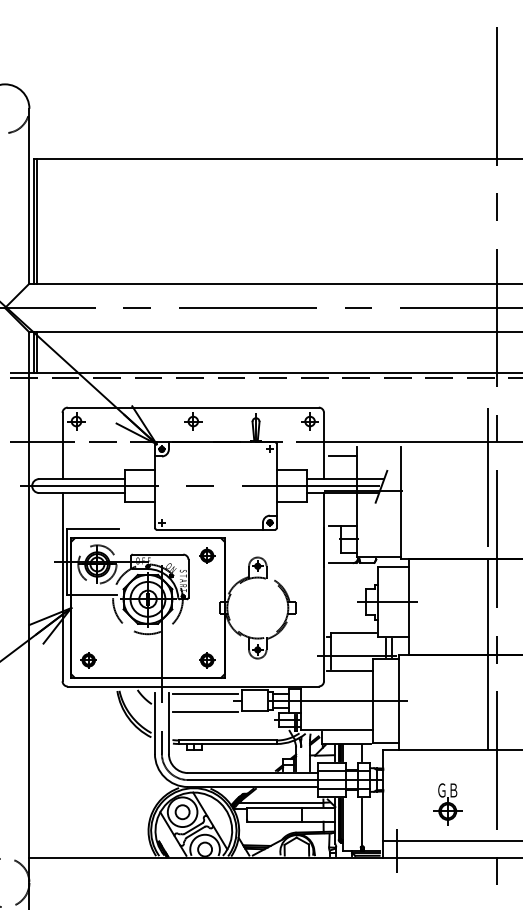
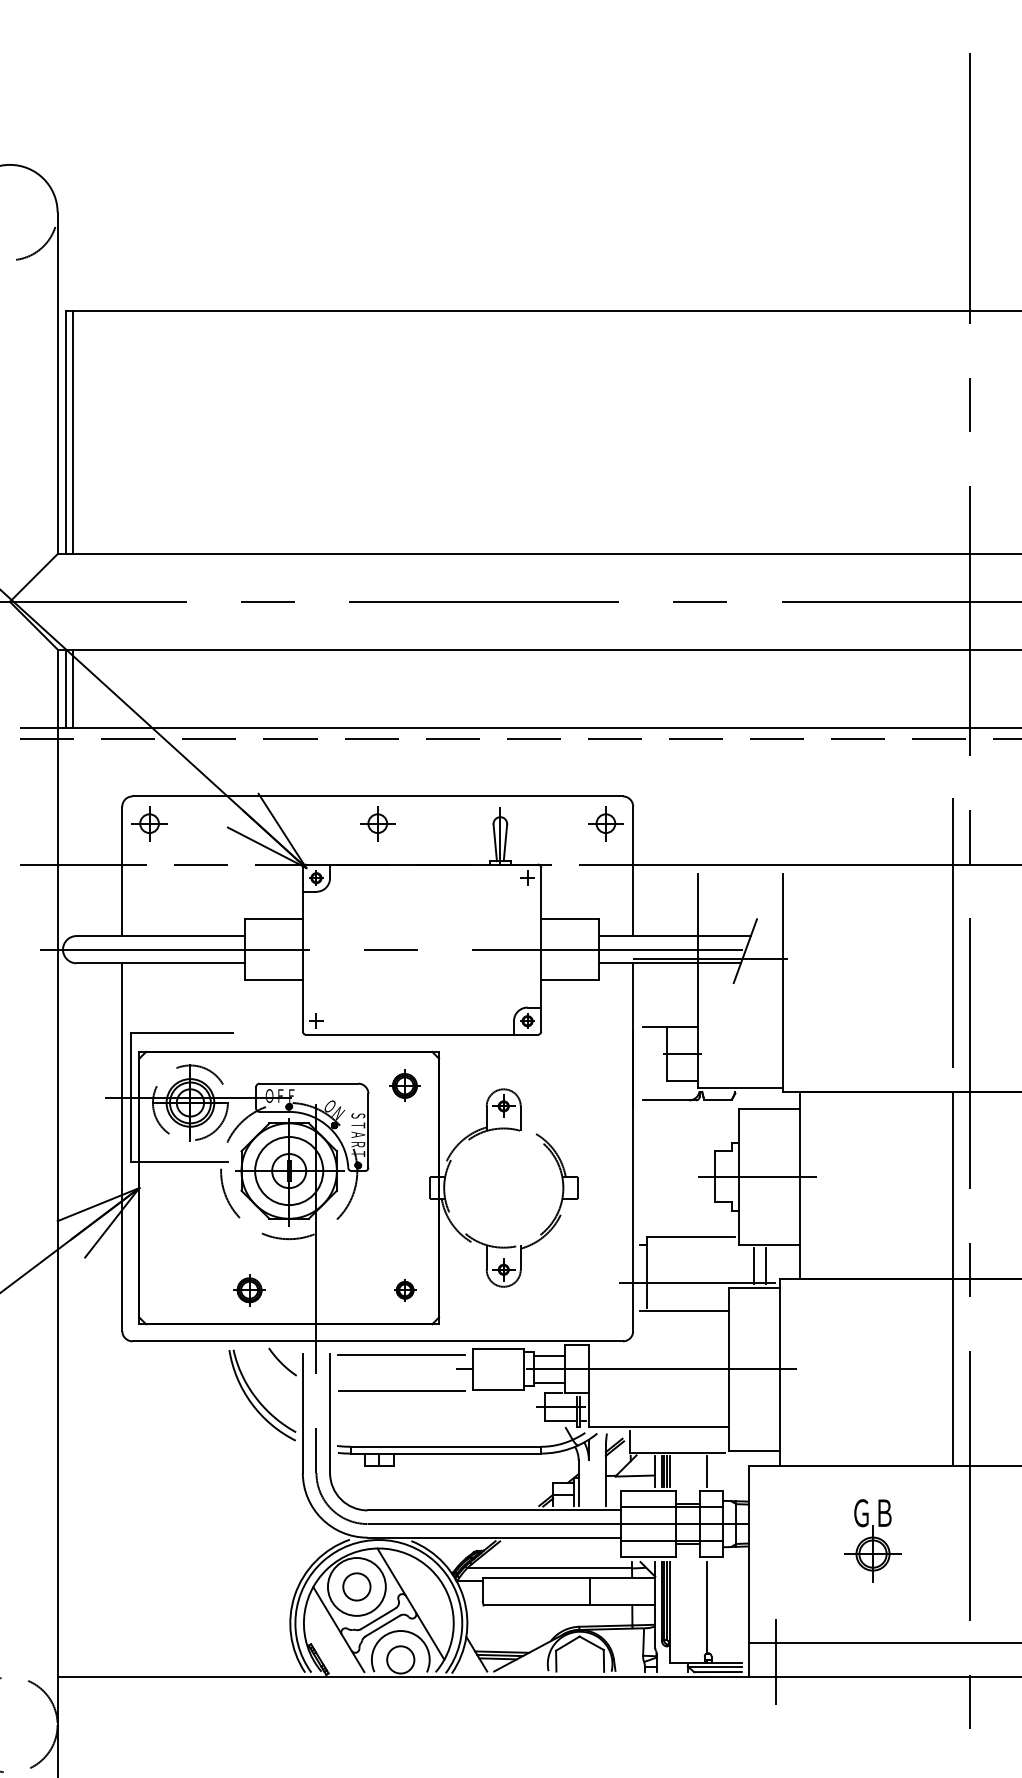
line: (343, 455) -> (671, 889), removed
part: (88, 660) -> (249, 1290), moved
part: (207, 660) -> (405, 1290), size x0.7
part: (447, 804) -> (872, 1540), moved

